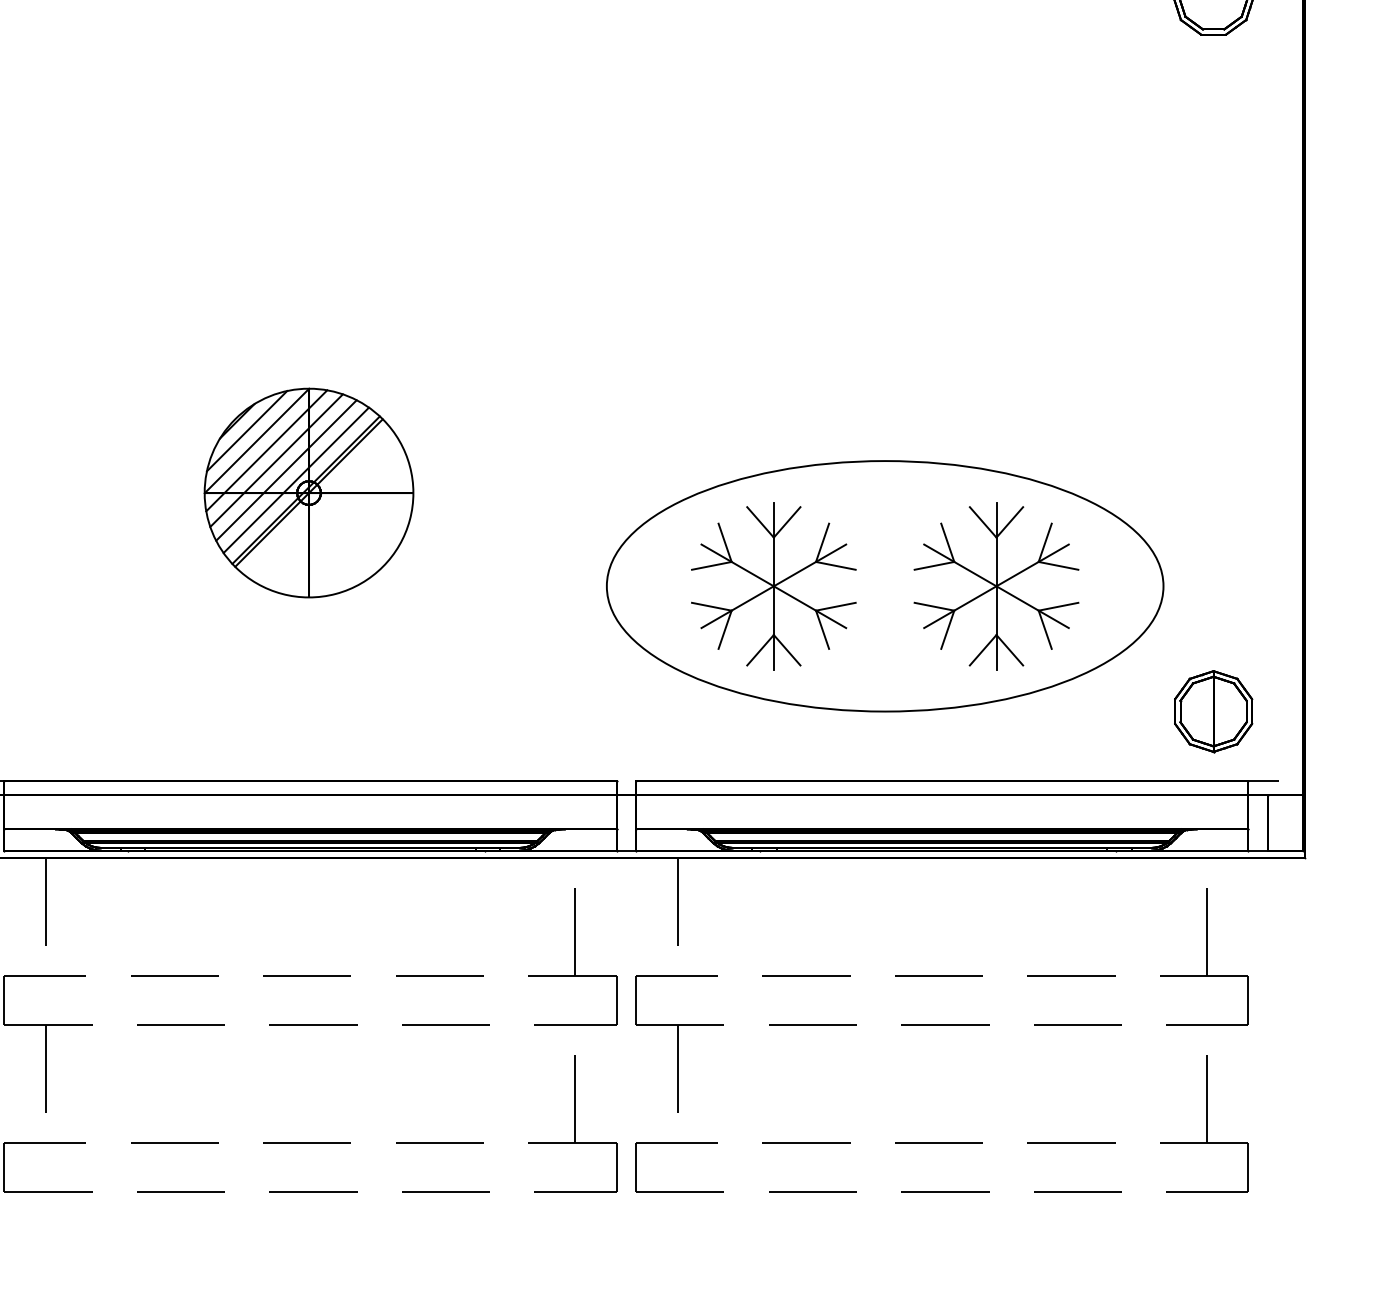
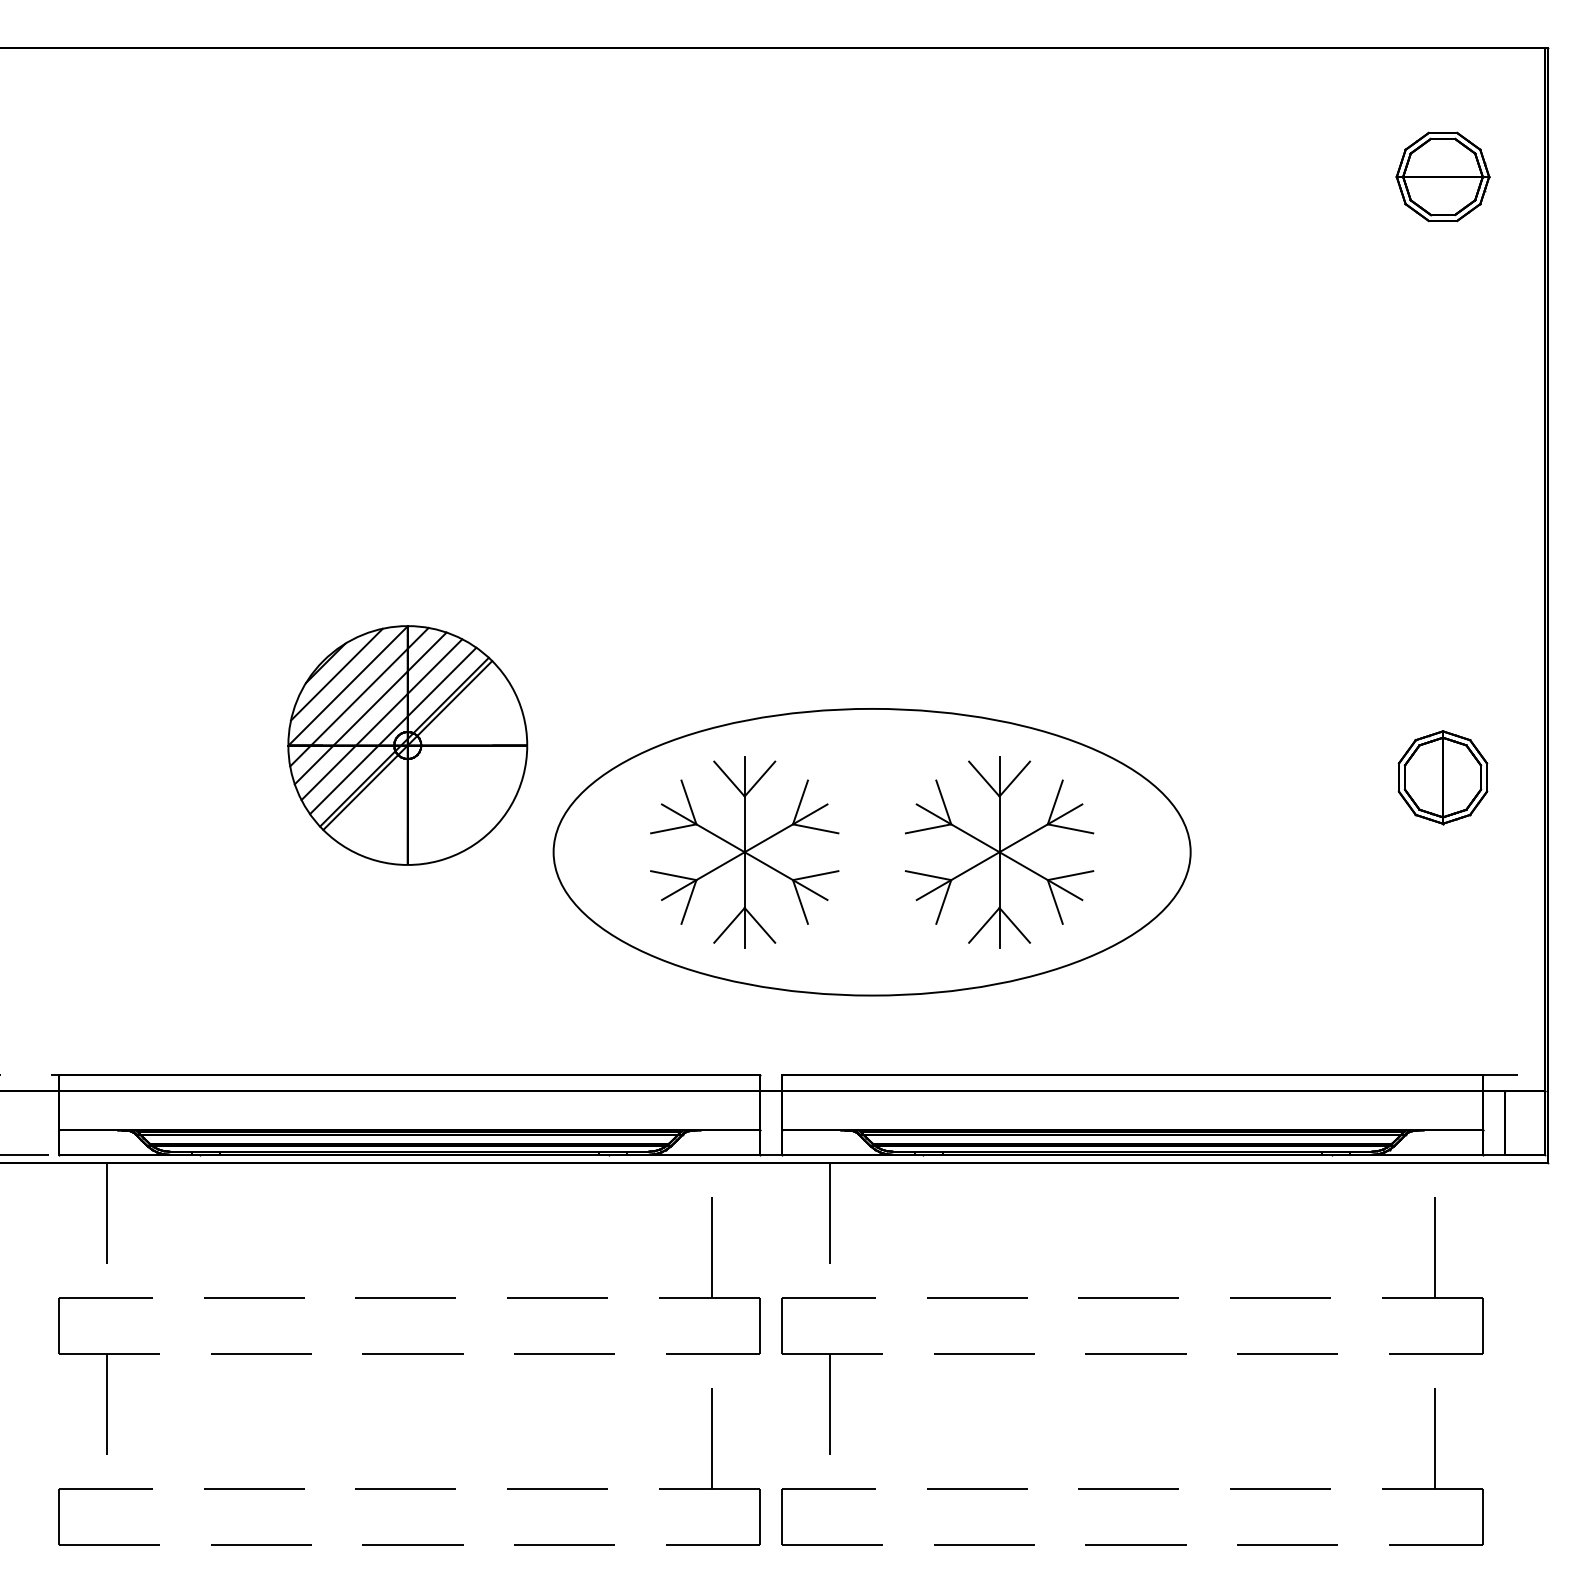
part: (884, 586) -> (871, 852), moved
part: (1213, 711) -> (1442, 777), moved

